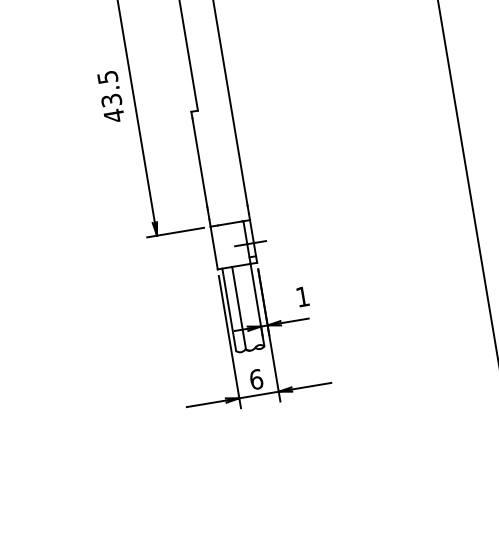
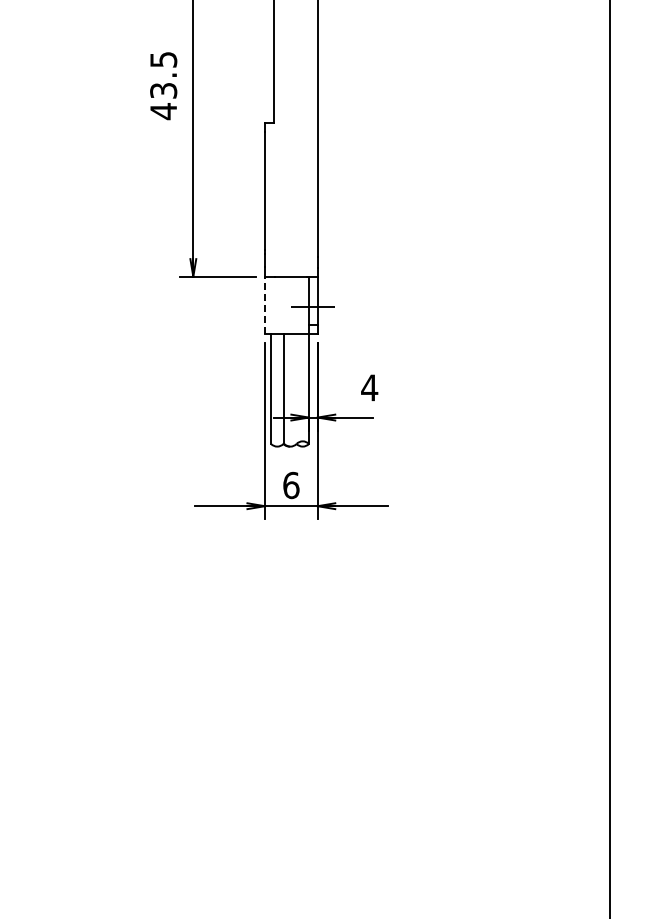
line: (214, 248) -> (265, 305), solid -> dashed
text: (302, 296) -> (369, 387), 1 -> 4

